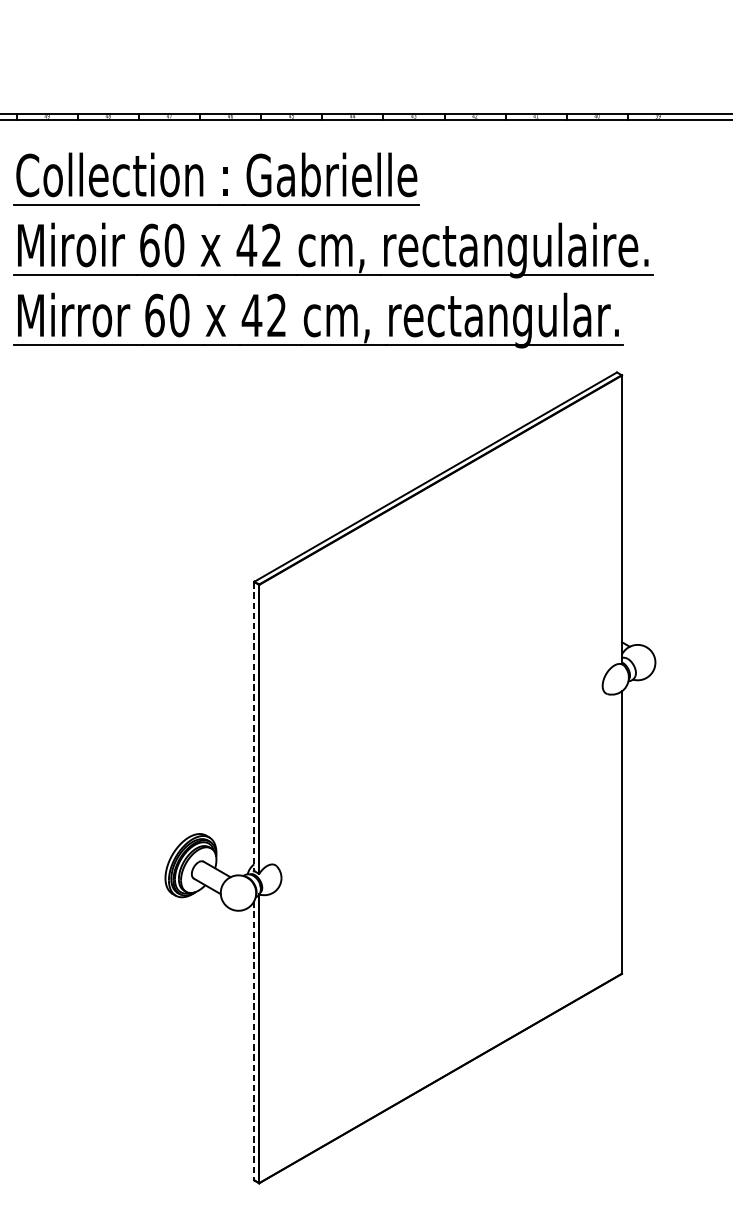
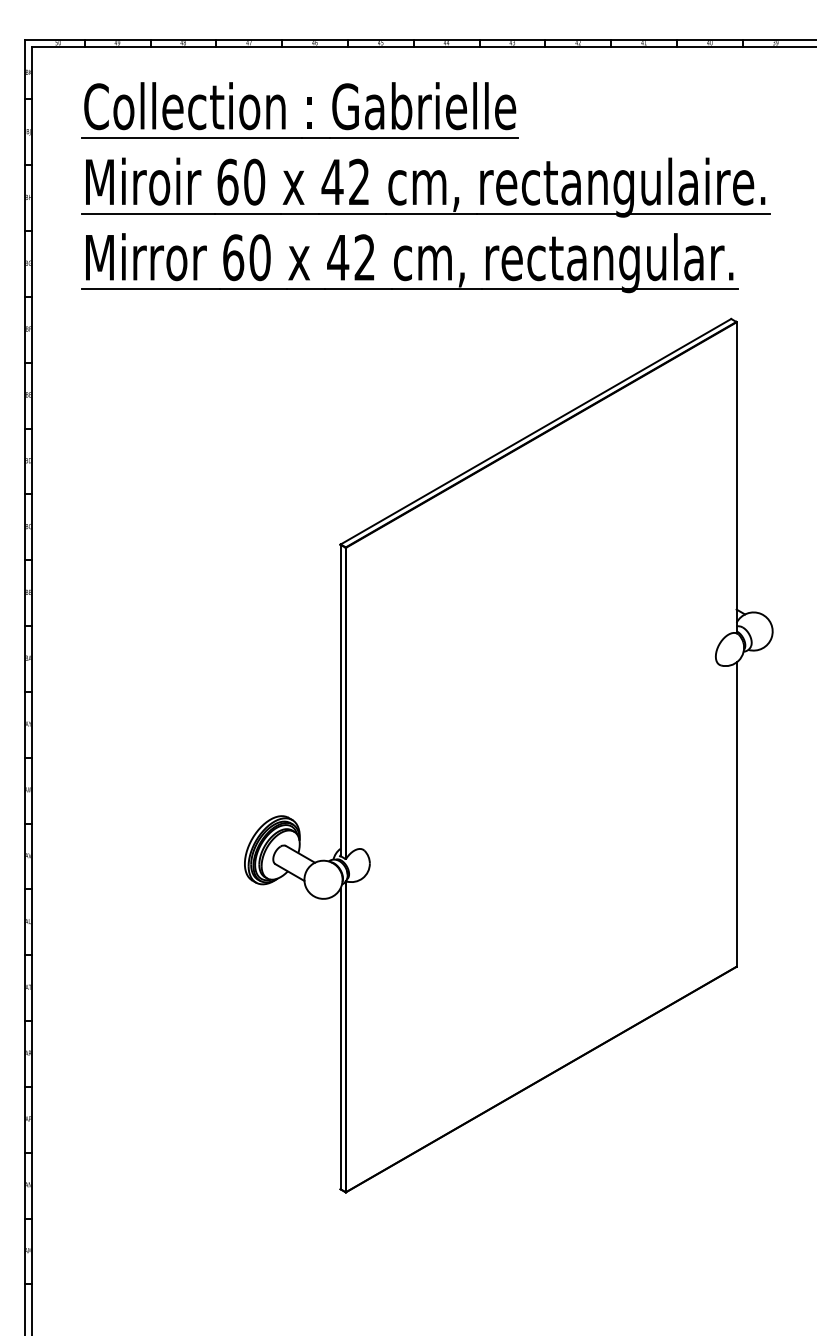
line: (254, 726) -> (340, 700), dashed -> solid
line: (254, 1041) -> (340, 1039), dashed -> solid

